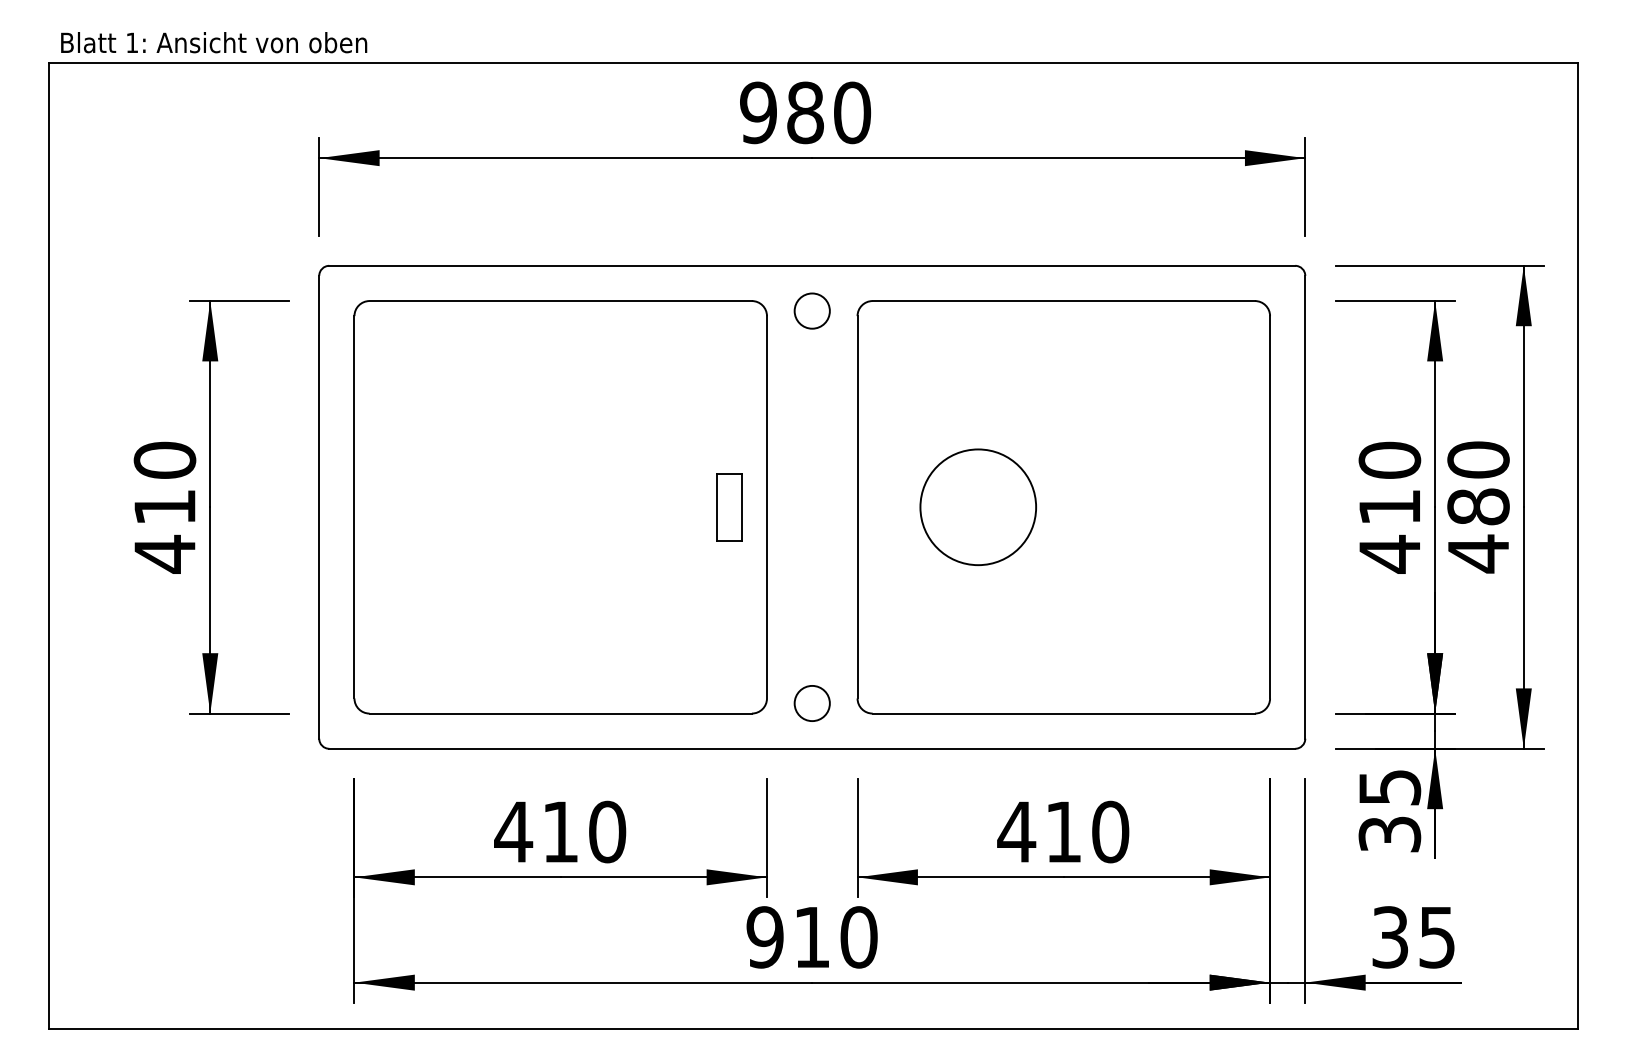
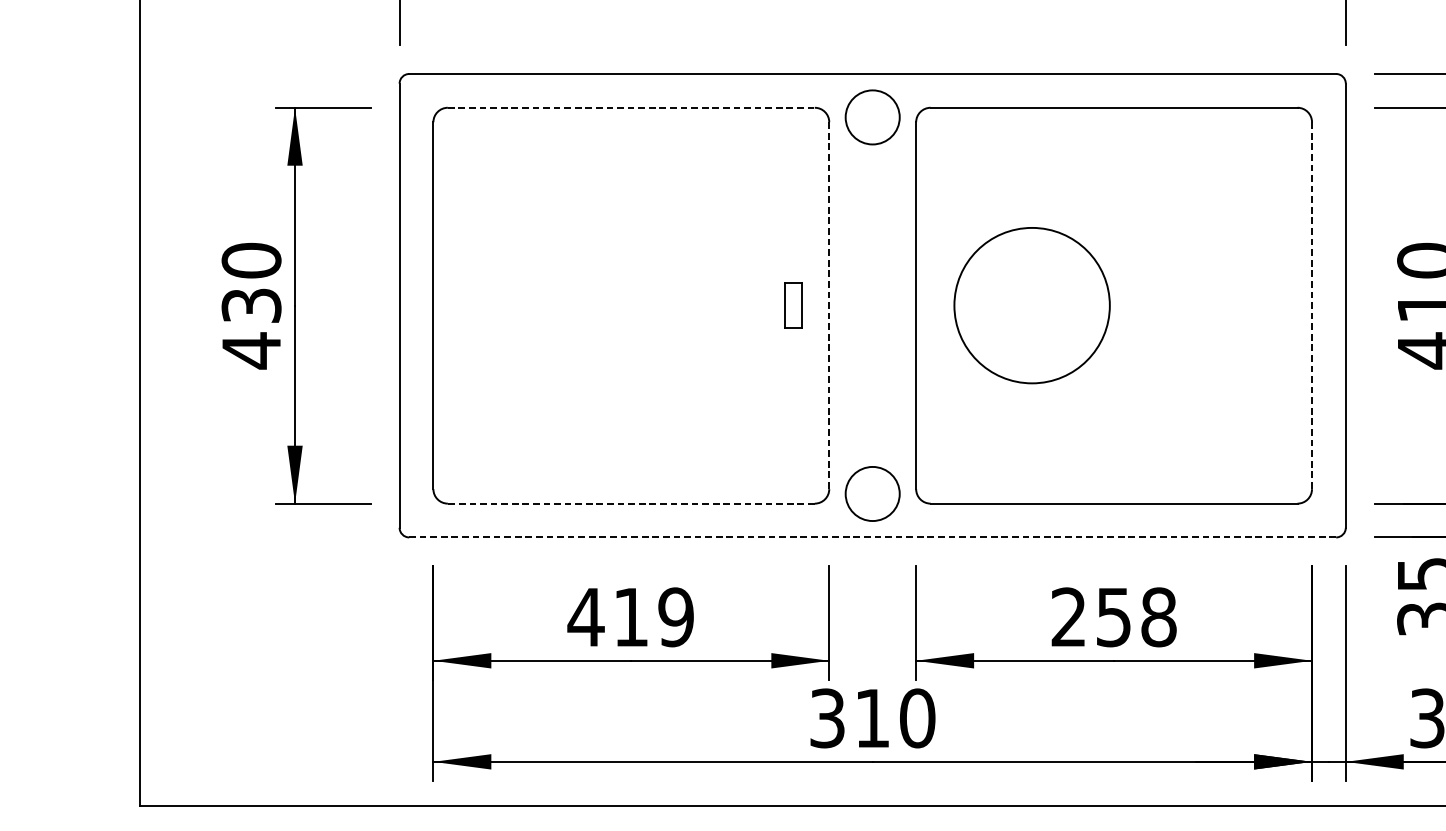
line: (561, 301) -> (632, 108), solid -> dashed
circle: (811, 310) -> (871, 116), size x1.6
text: (164, 507) -> (251, 305), 410 -> 430
part: (729, 507) -> (793, 305), size x0.7
line: (767, 507) -> (829, 305), solid -> dashed
circle: (977, 507) -> (1031, 305), size x1.4
line: (1270, 507) -> (1312, 305), solid -> dashed
circle: (811, 703) -> (871, 493), size x1.6
line: (560, 713) -> (631, 503), solid -> dashed
line: (812, 748) -> (872, 537), solid -> dashed
text: (1063, 831) -> (1113, 616), 410 -> 258
text: (607, 832) -> (676, 617), 410 -> 419
text: (764, 937) -> (826, 718), 910 -> 310

